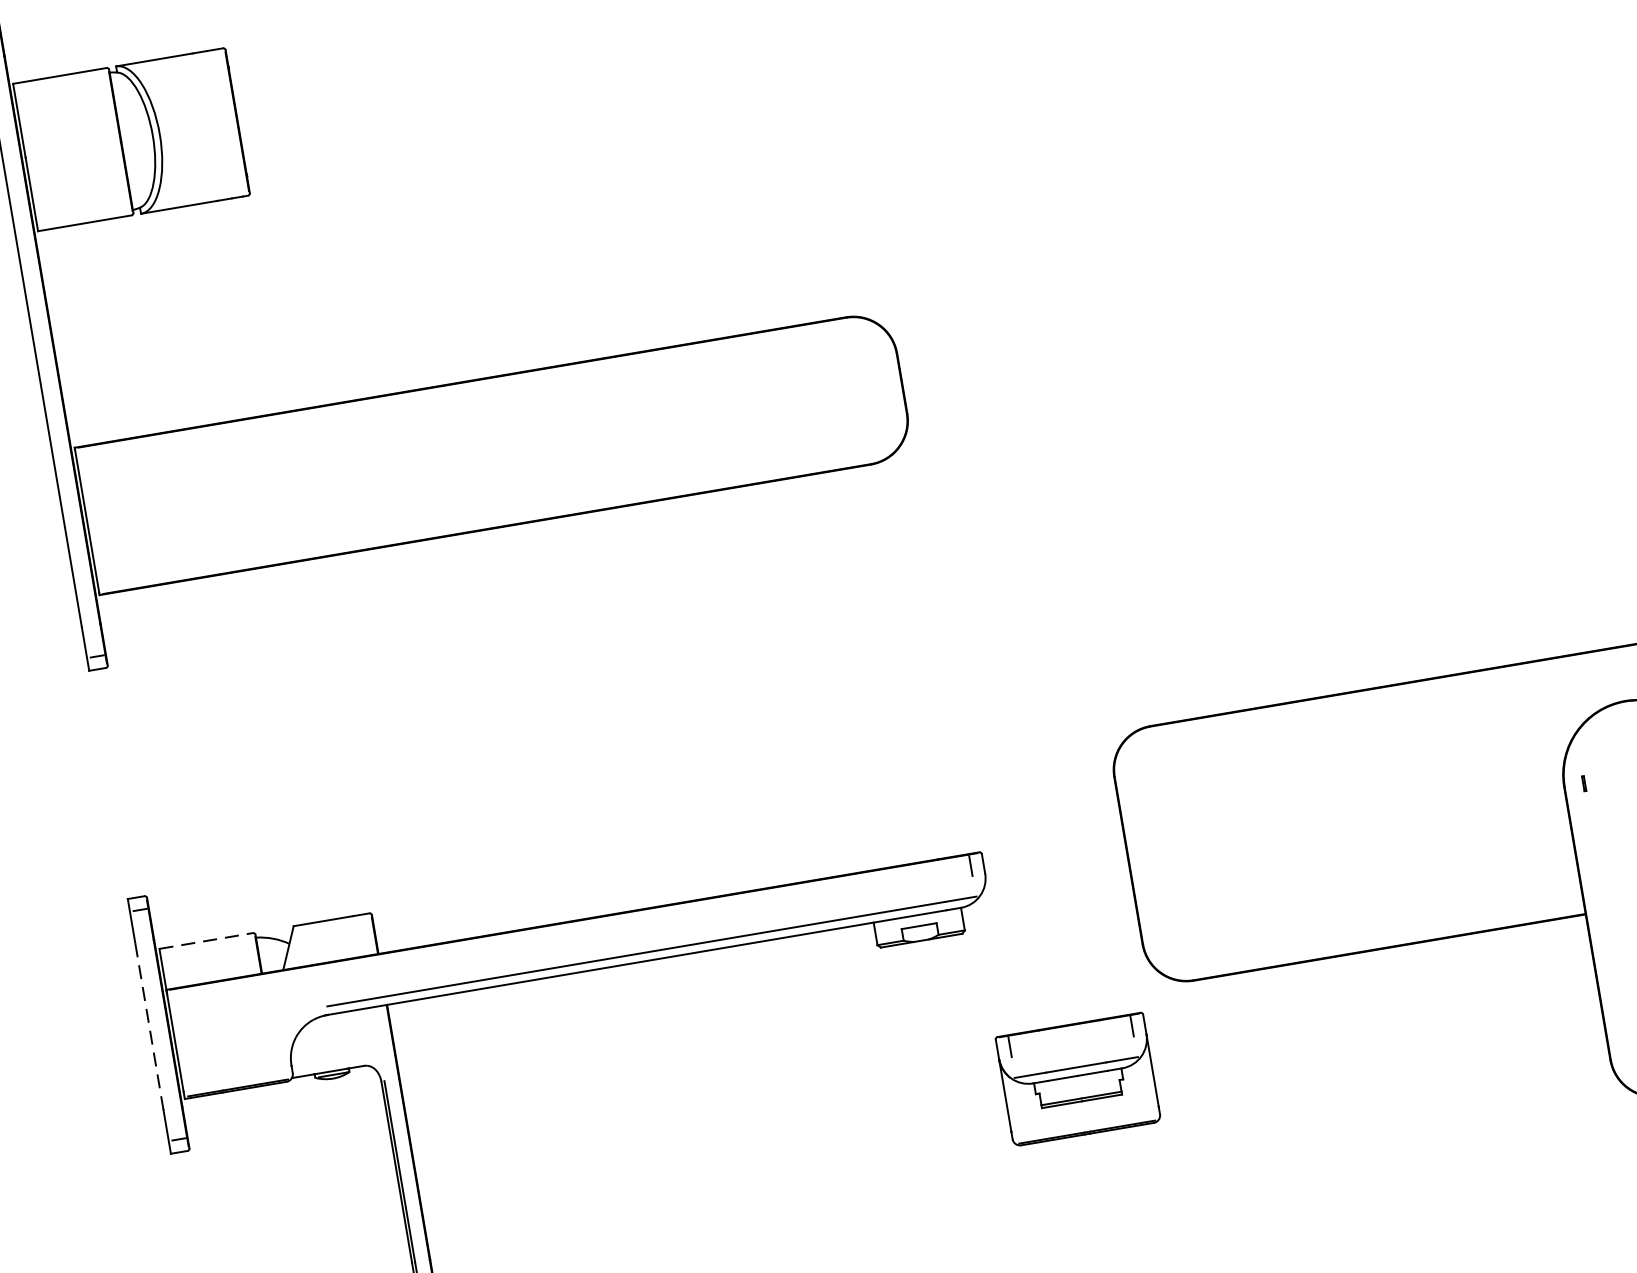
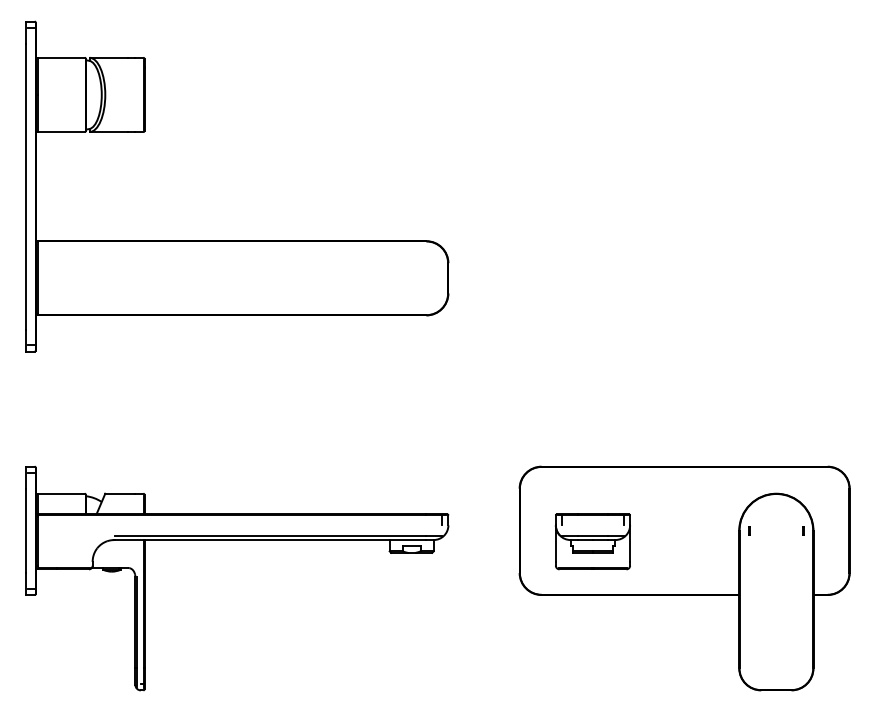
line: (206, 940) -> (61, 493), dashed -> solid
line: (149, 1025) -> (26, 530), dashed -> solid
part: (1077, 1078) -> (592, 541), moved

